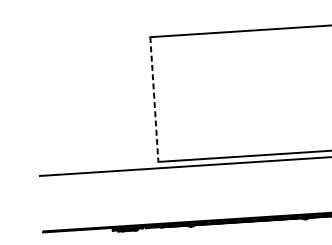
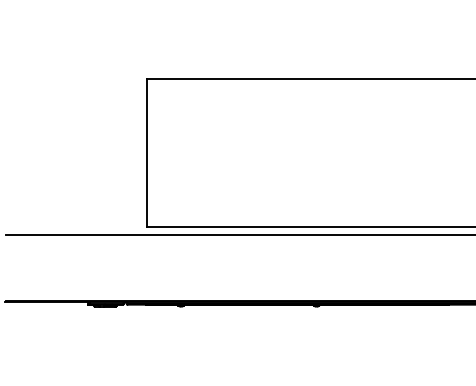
line: (154, 99) -> (147, 153), dashed -> solid

